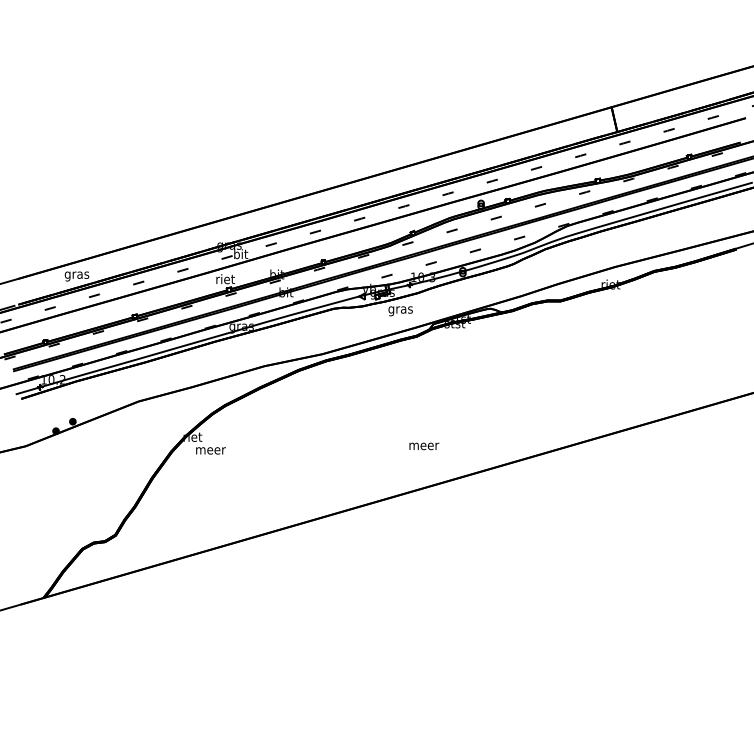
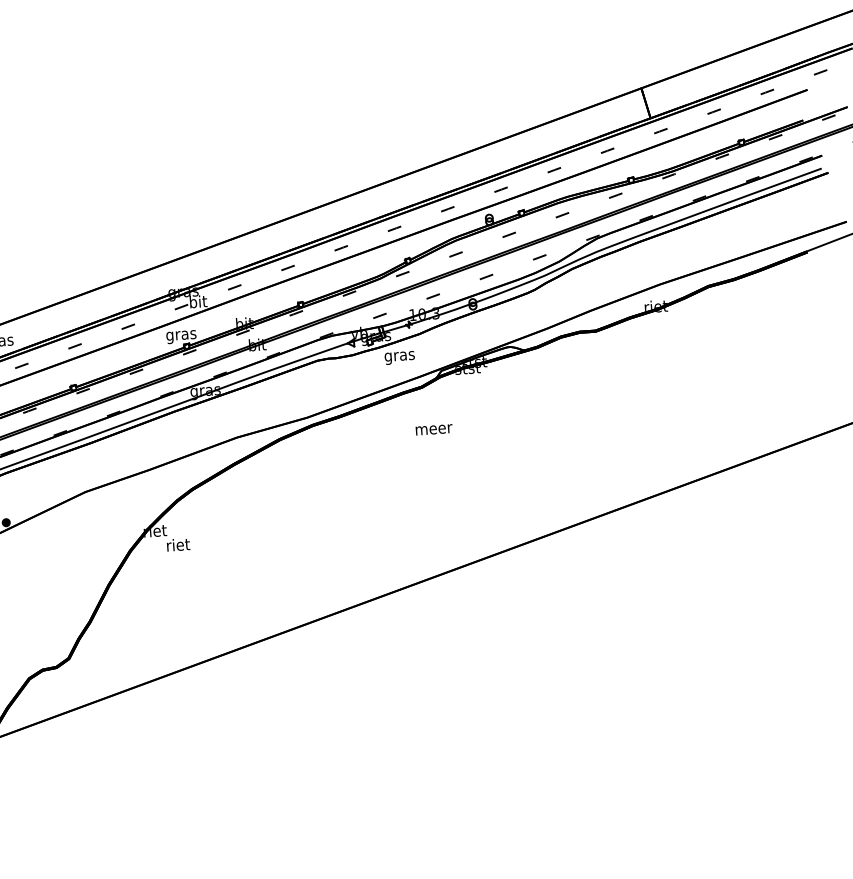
text: (225, 280) -> (181, 335), riet -> gras
text: (424, 446) -> (434, 429), moved
text: (210, 449) -> (178, 544), meer -> riet

